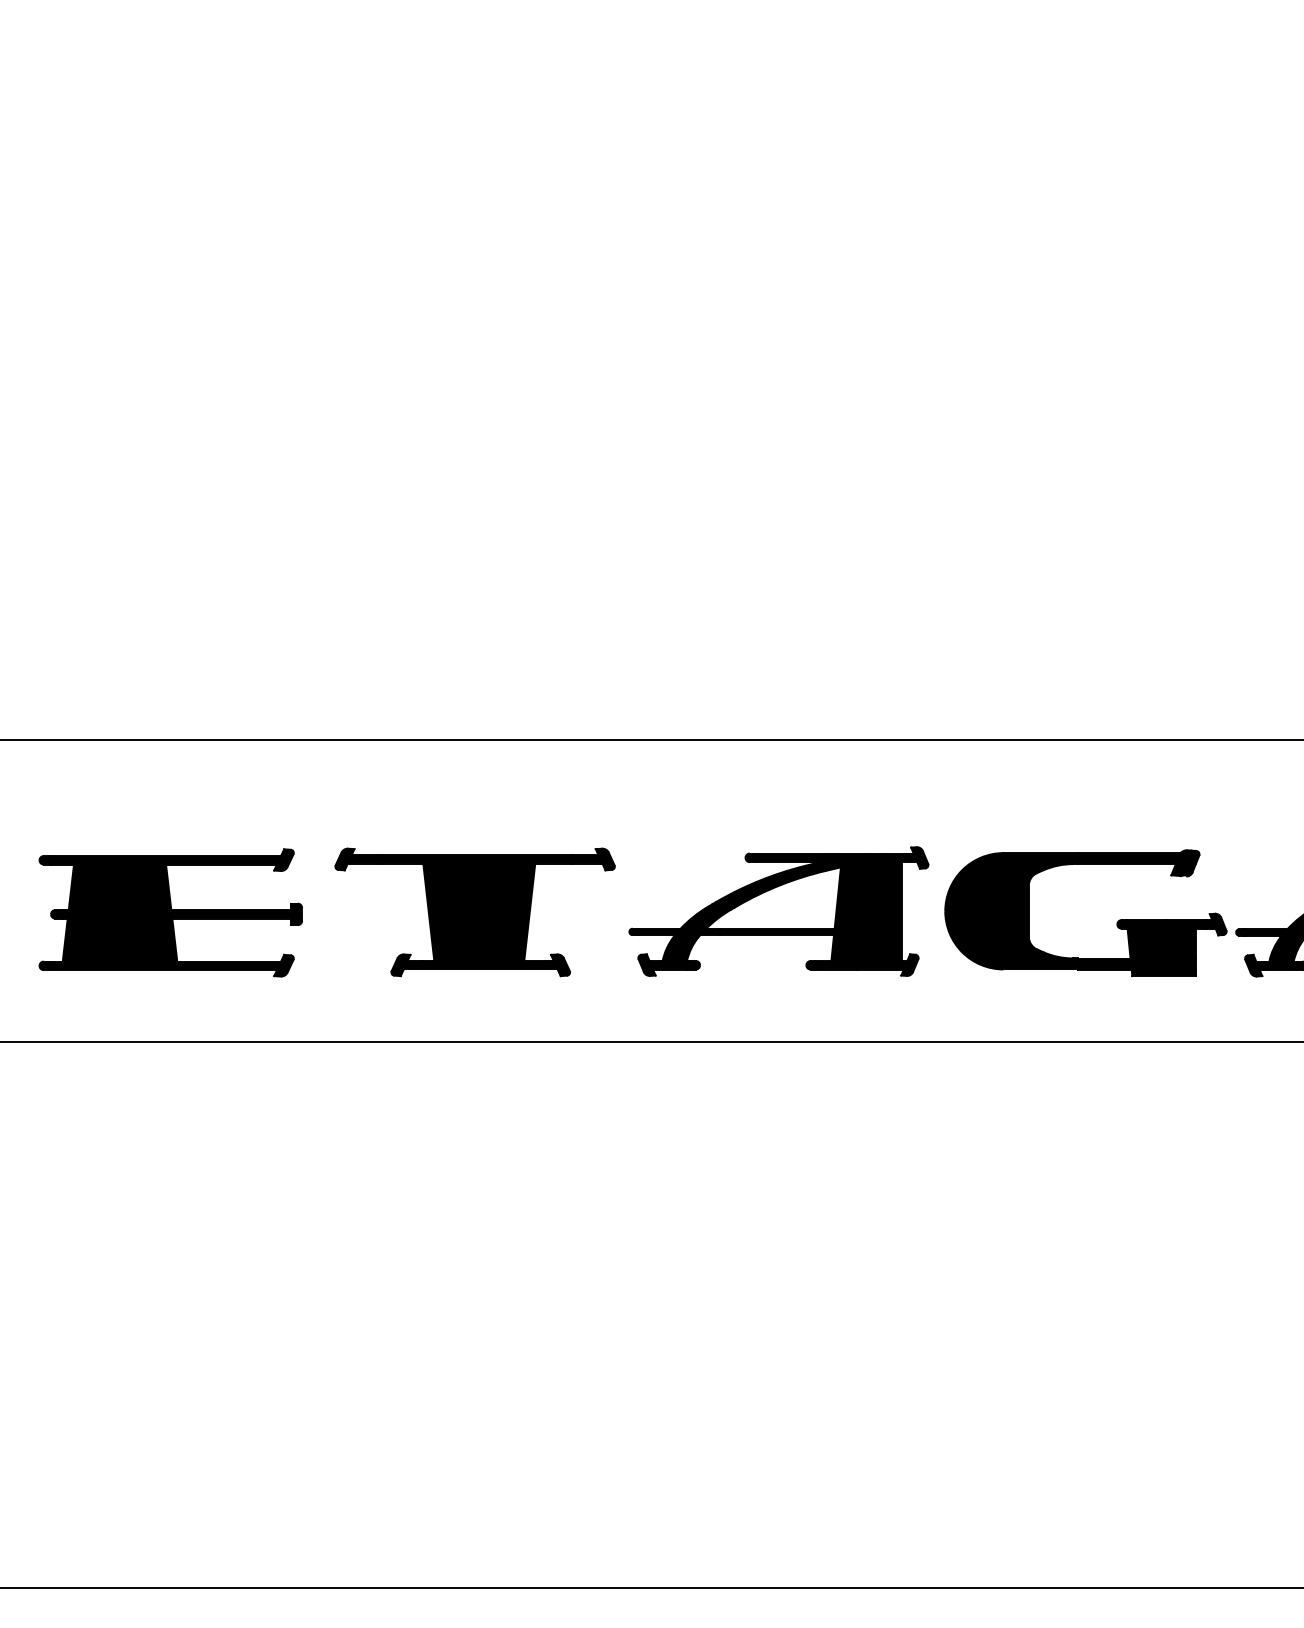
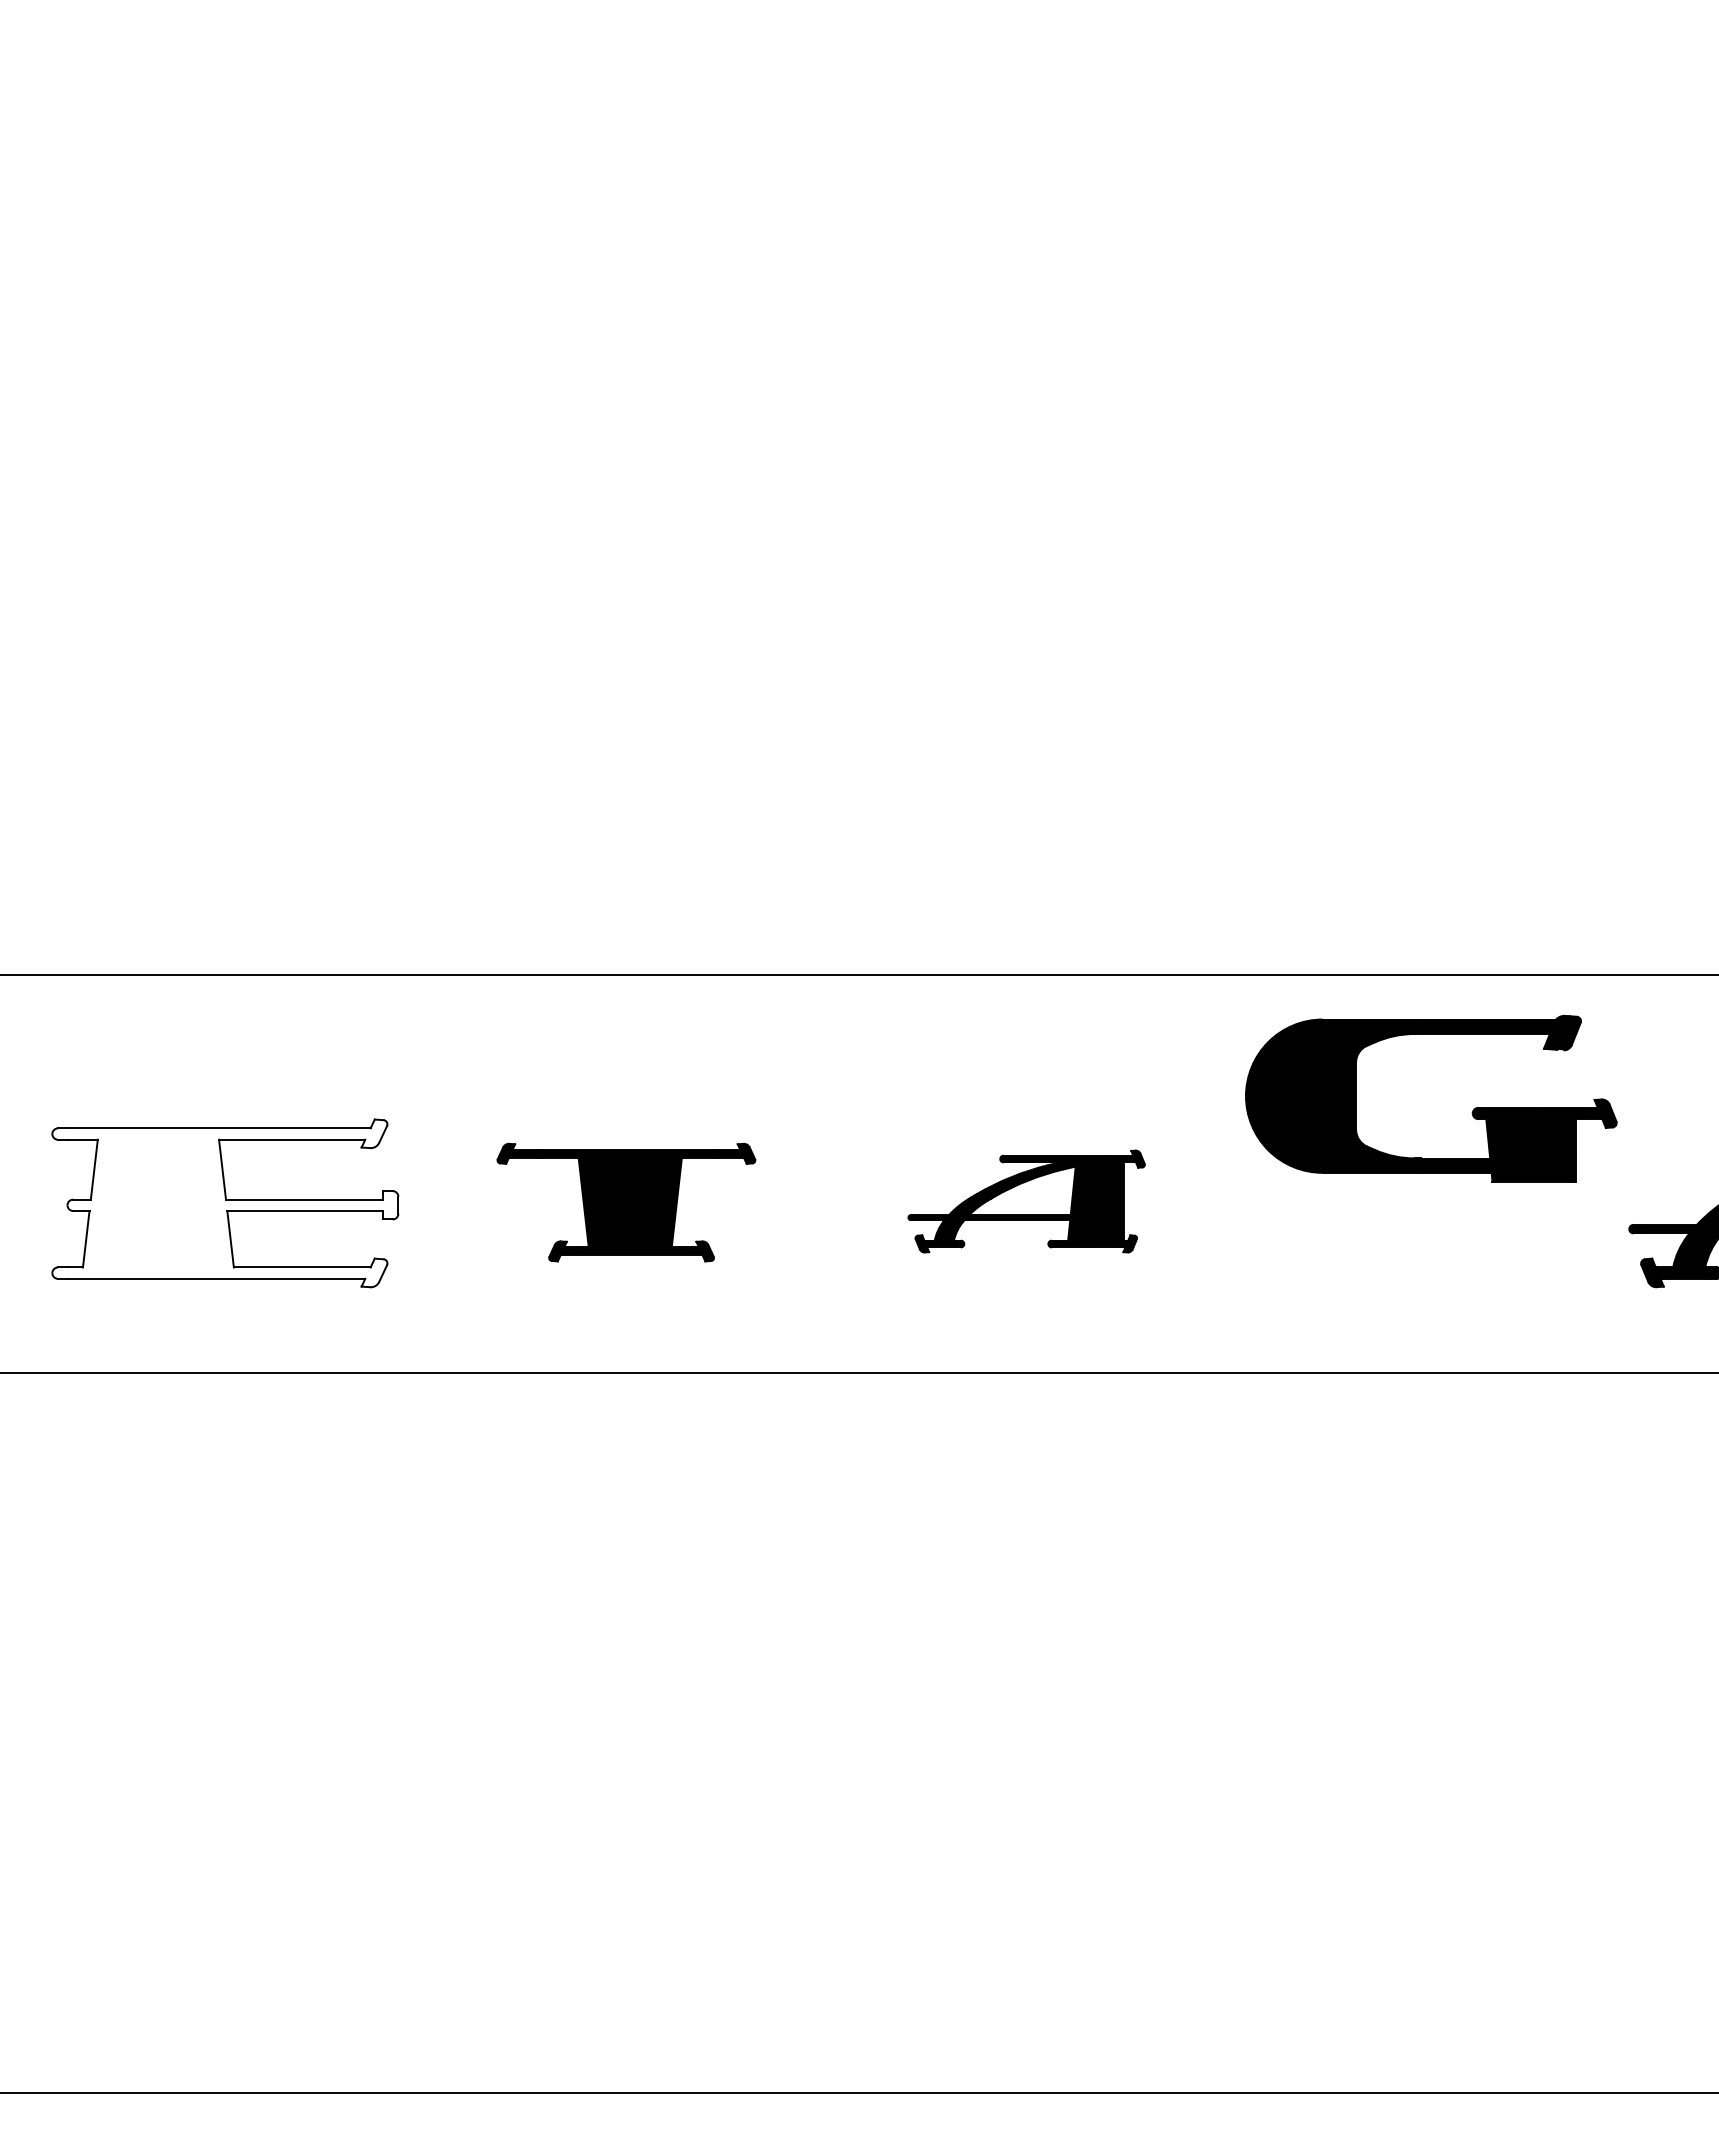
part: (778, 911) -> (1026, 1201), size x0.6
part: (475, 912) -> (626, 1202), size x0.7
fill: (170, 913) -> (225, 1203), removed
part: (1116, 923) -> (1471, 1112), moved

